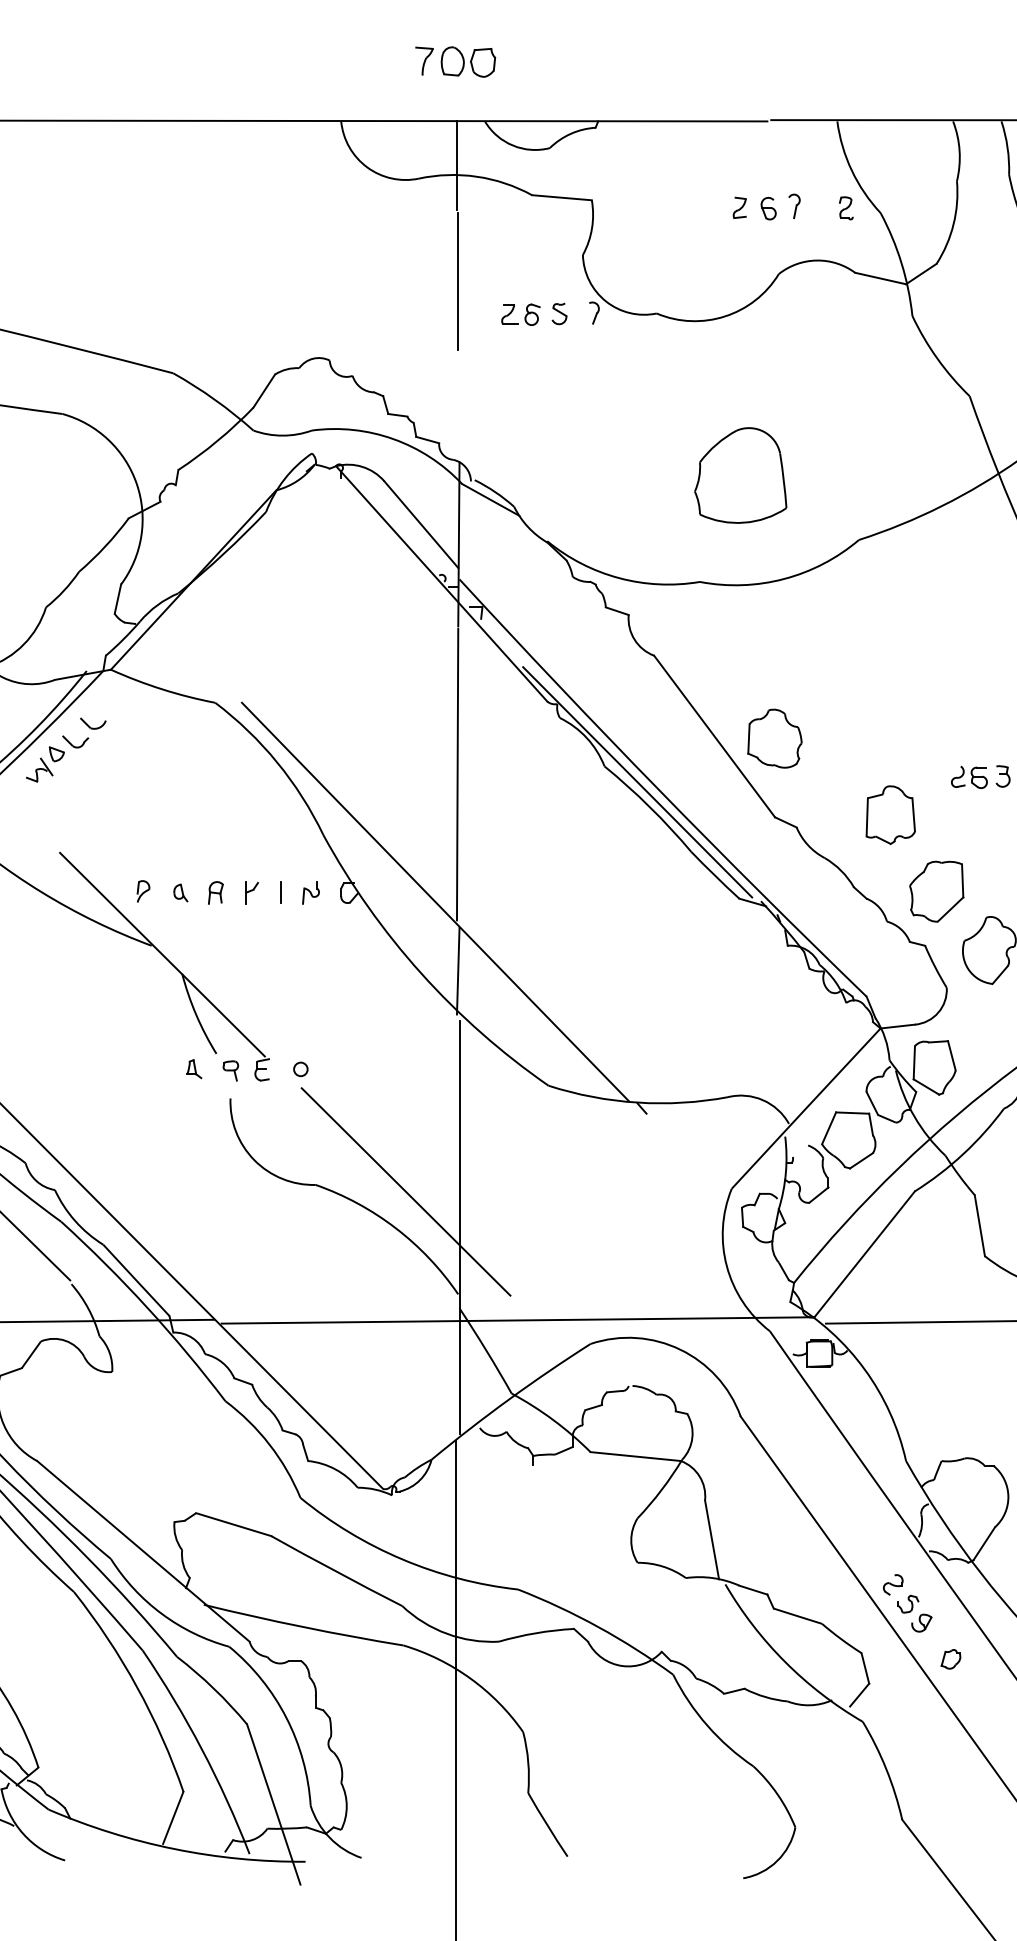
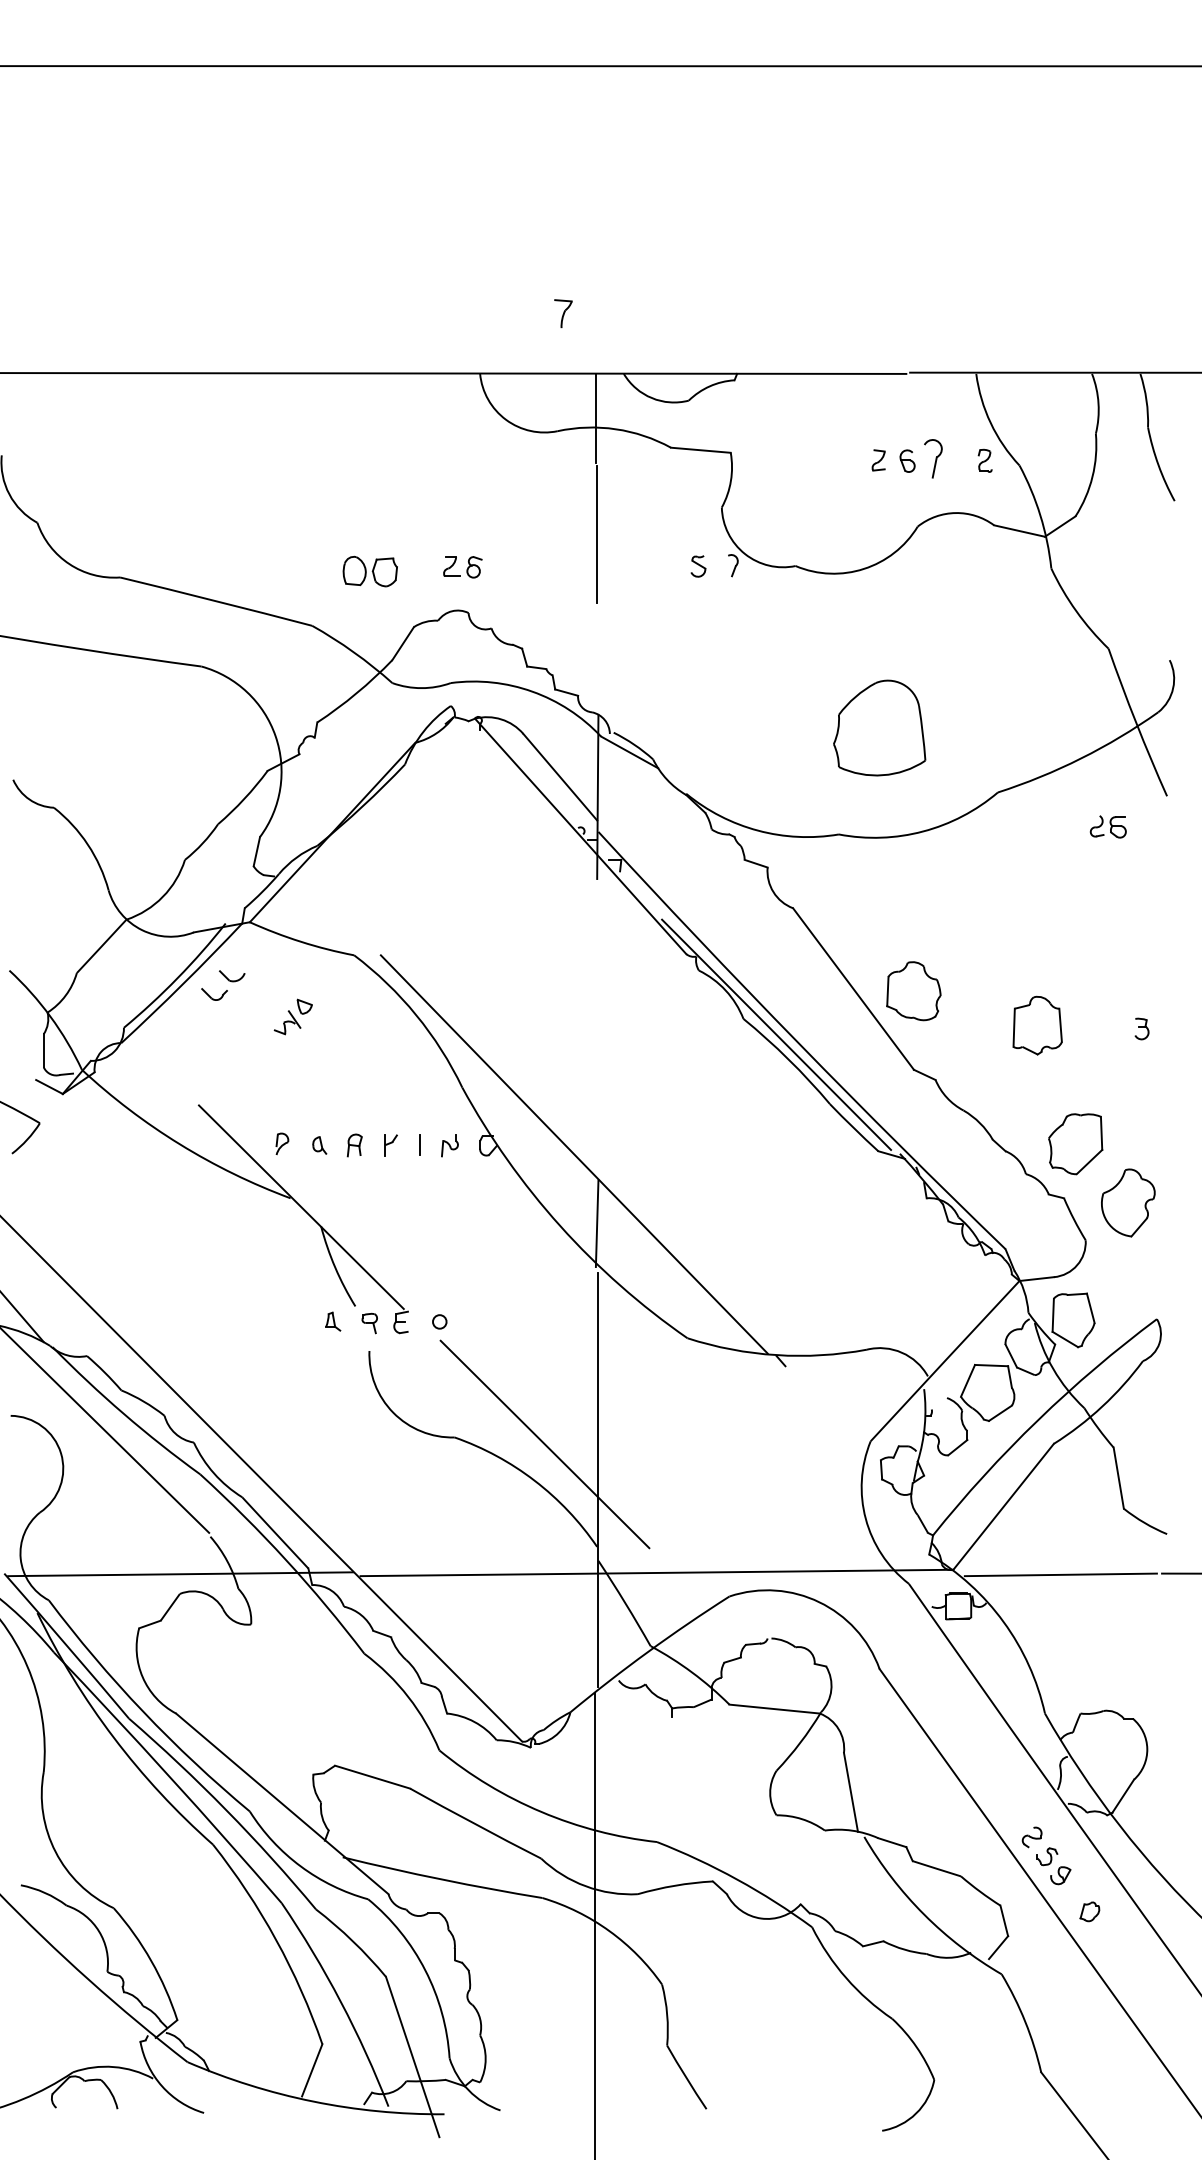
part: (467, 61) -> (369, 571), moved
part: (794, 205) -> (933, 458), size x1.6
part: (520, 314) -> (462, 567), moved
part: (44, 763) -> (292, 1016), moved
line: (457, 773) -> (596, 1026), removed
part: (968, 776) -> (1107, 826), moved
part: (890, 814) -> (1037, 1025), moved

